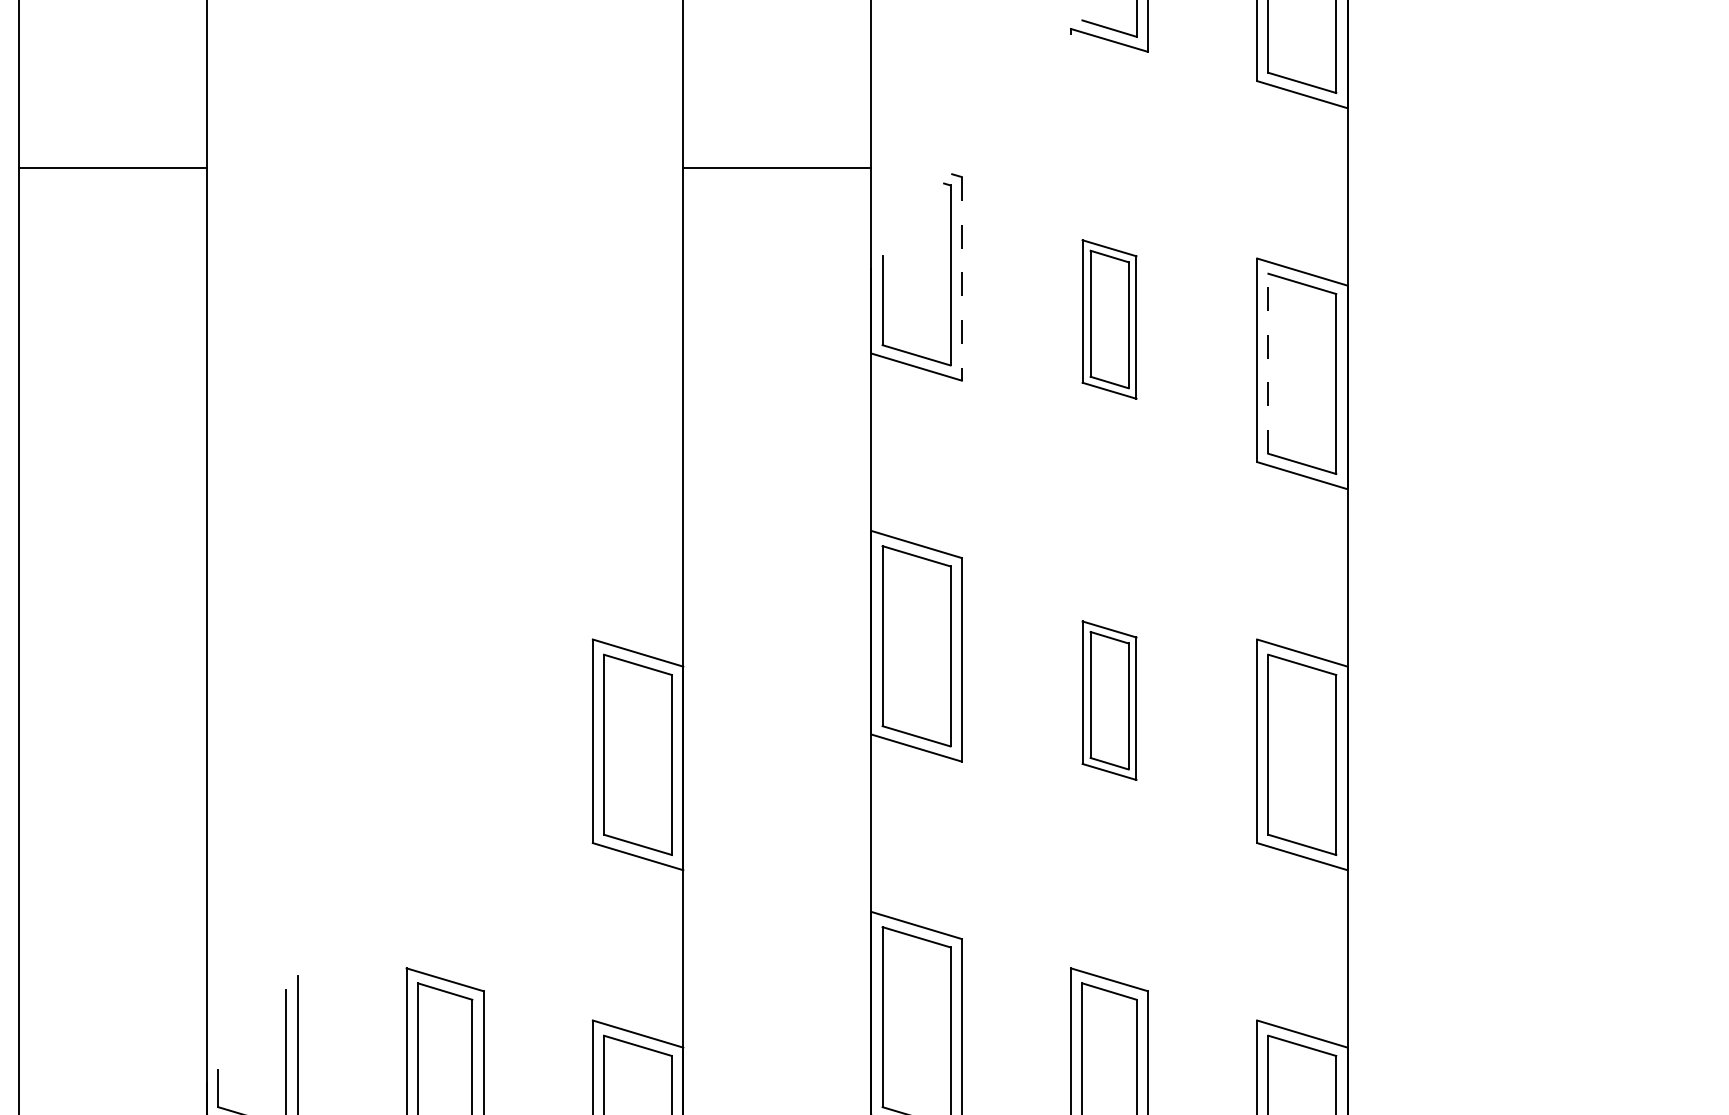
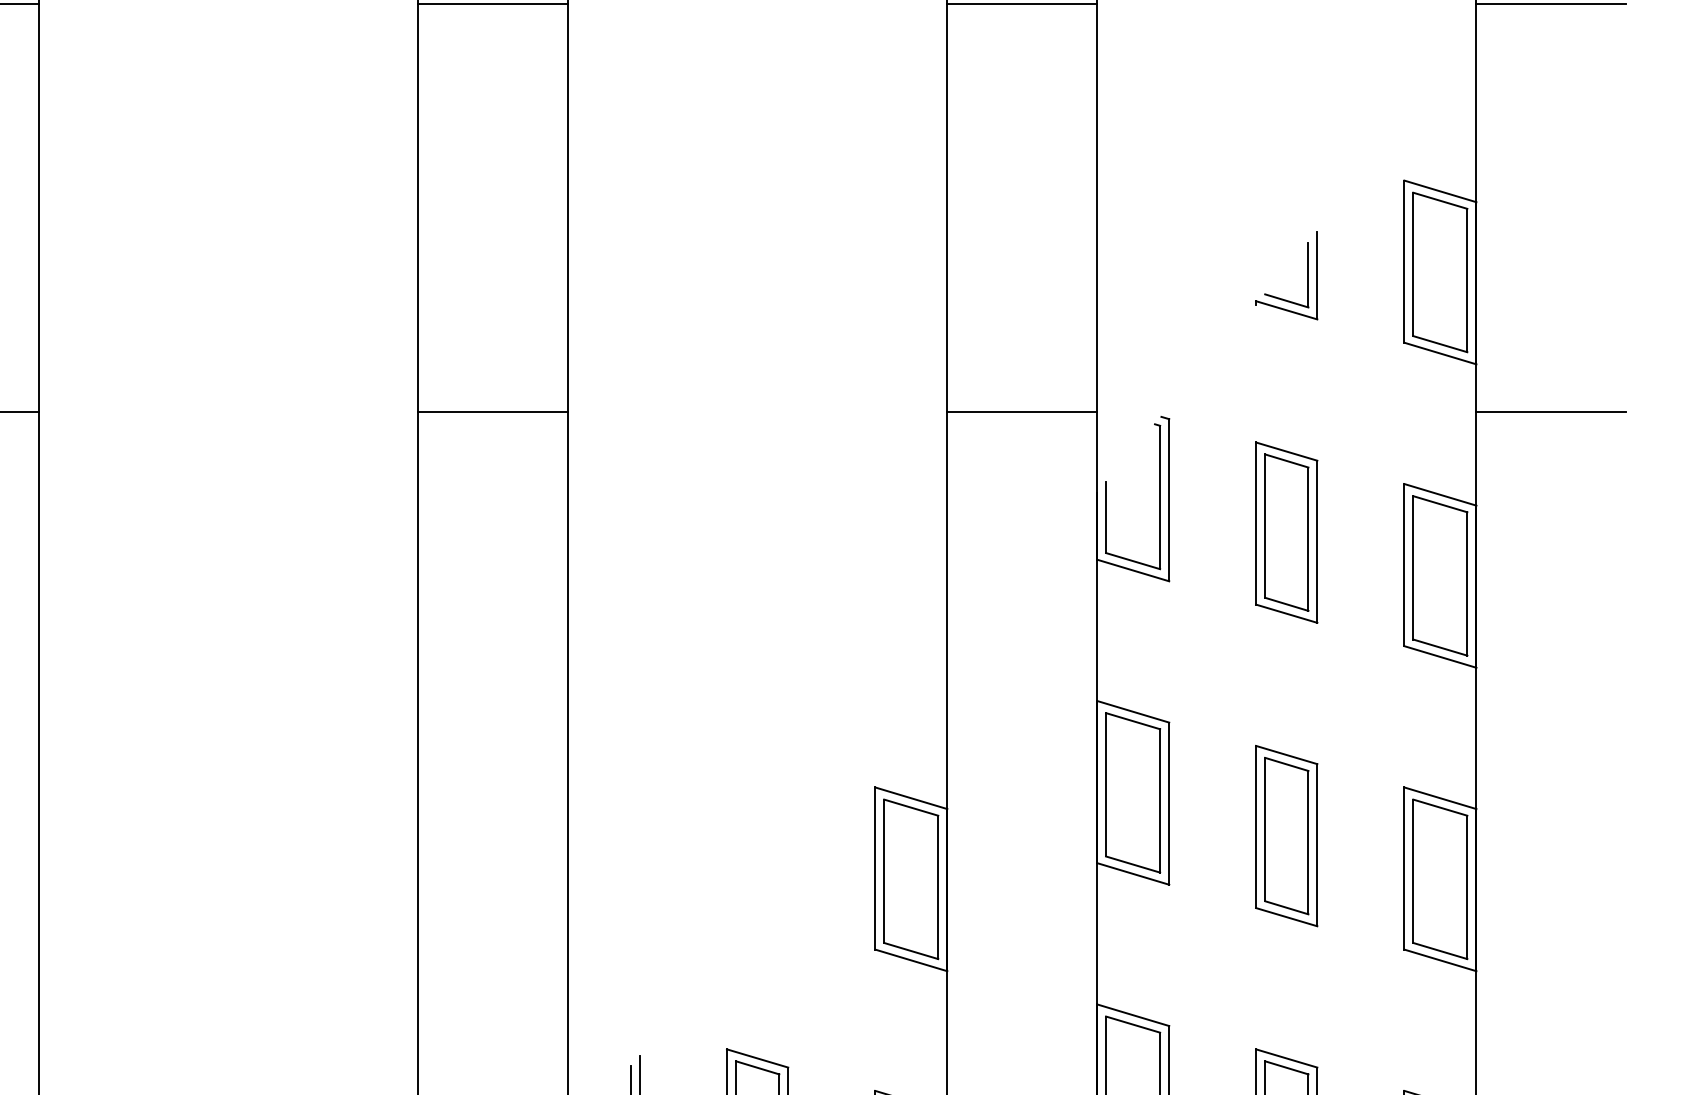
line: (1441, 167) -> (1551, 411), added
line: (962, 279) -> (1169, 500), dashed -> solid
part: (1109, 319) -> (1286, 532), size x1.43
line: (1268, 363) -> (1413, 567), dashed -> solid
part: (1109, 701) -> (1286, 836), size x1.43

